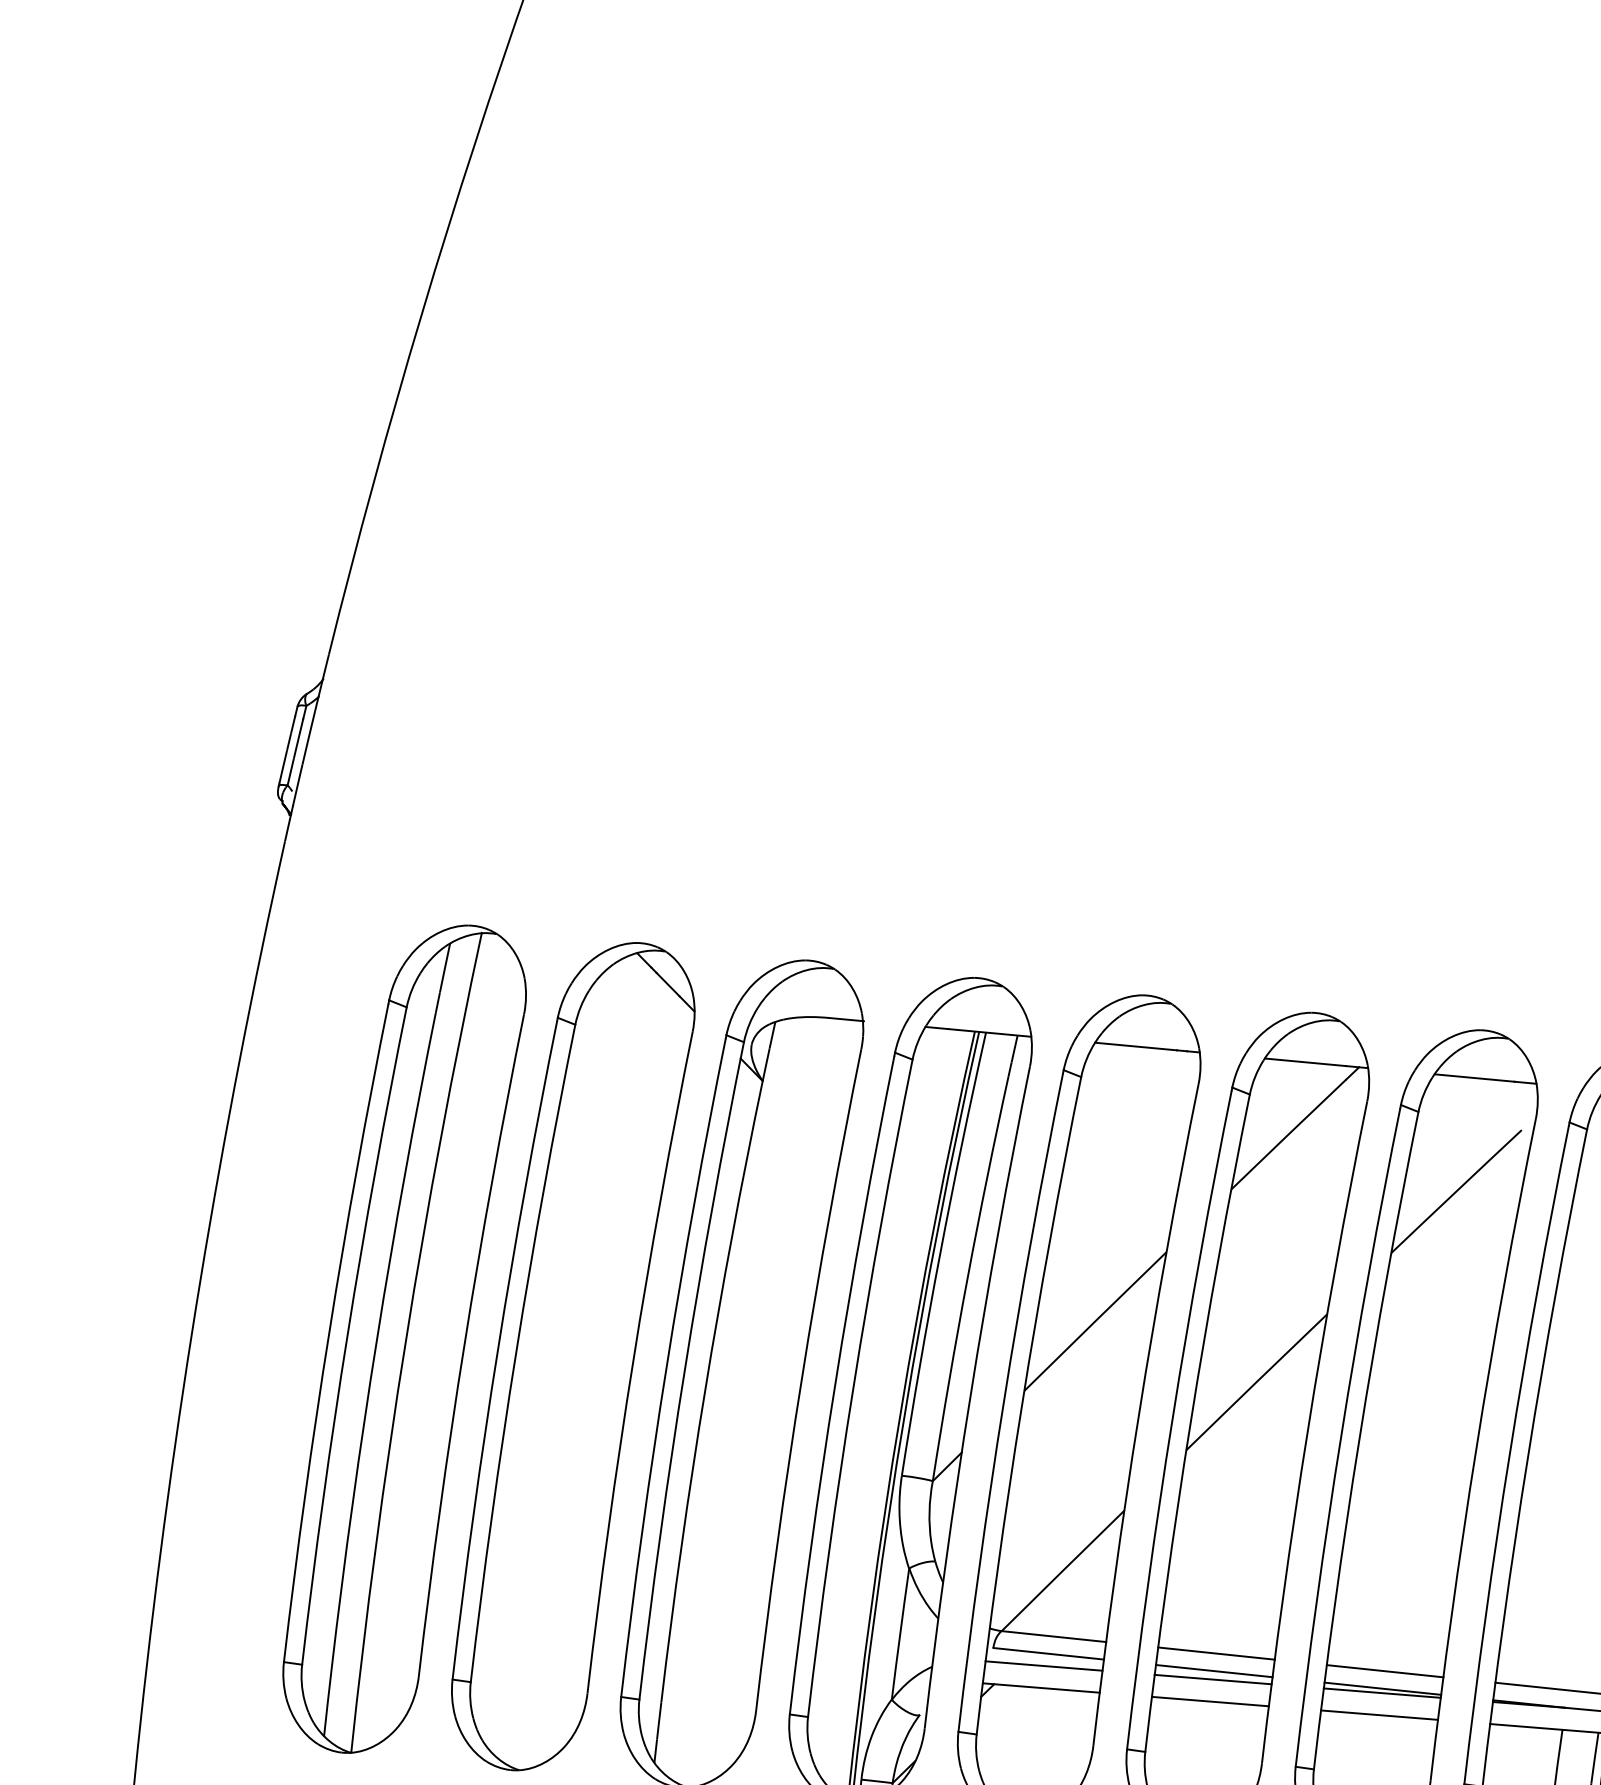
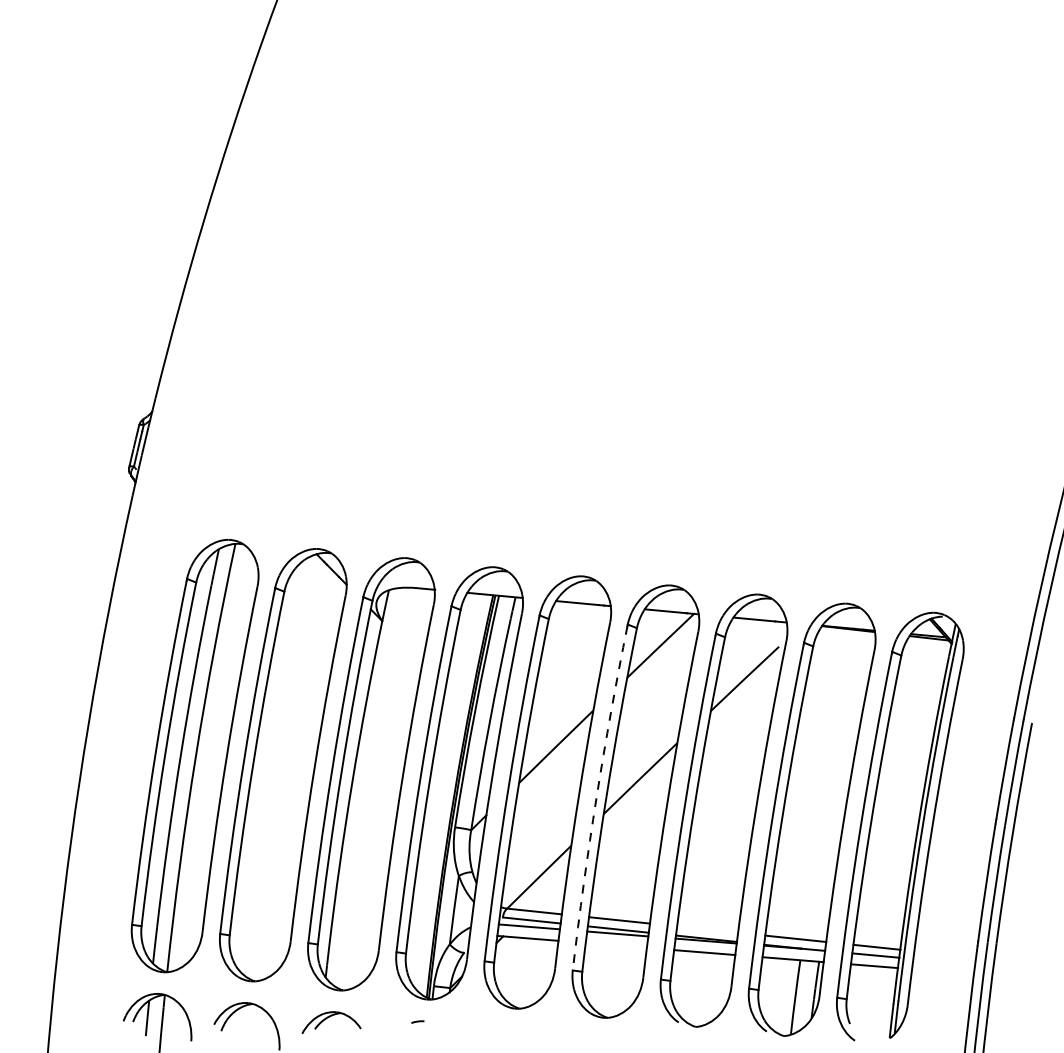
arc: (1172, 1418) -> (596, 797), solid -> dashed
line: (1384, 1671) -> (707, 929), removed
line: (1208, 1701) -> (615, 945), removed

